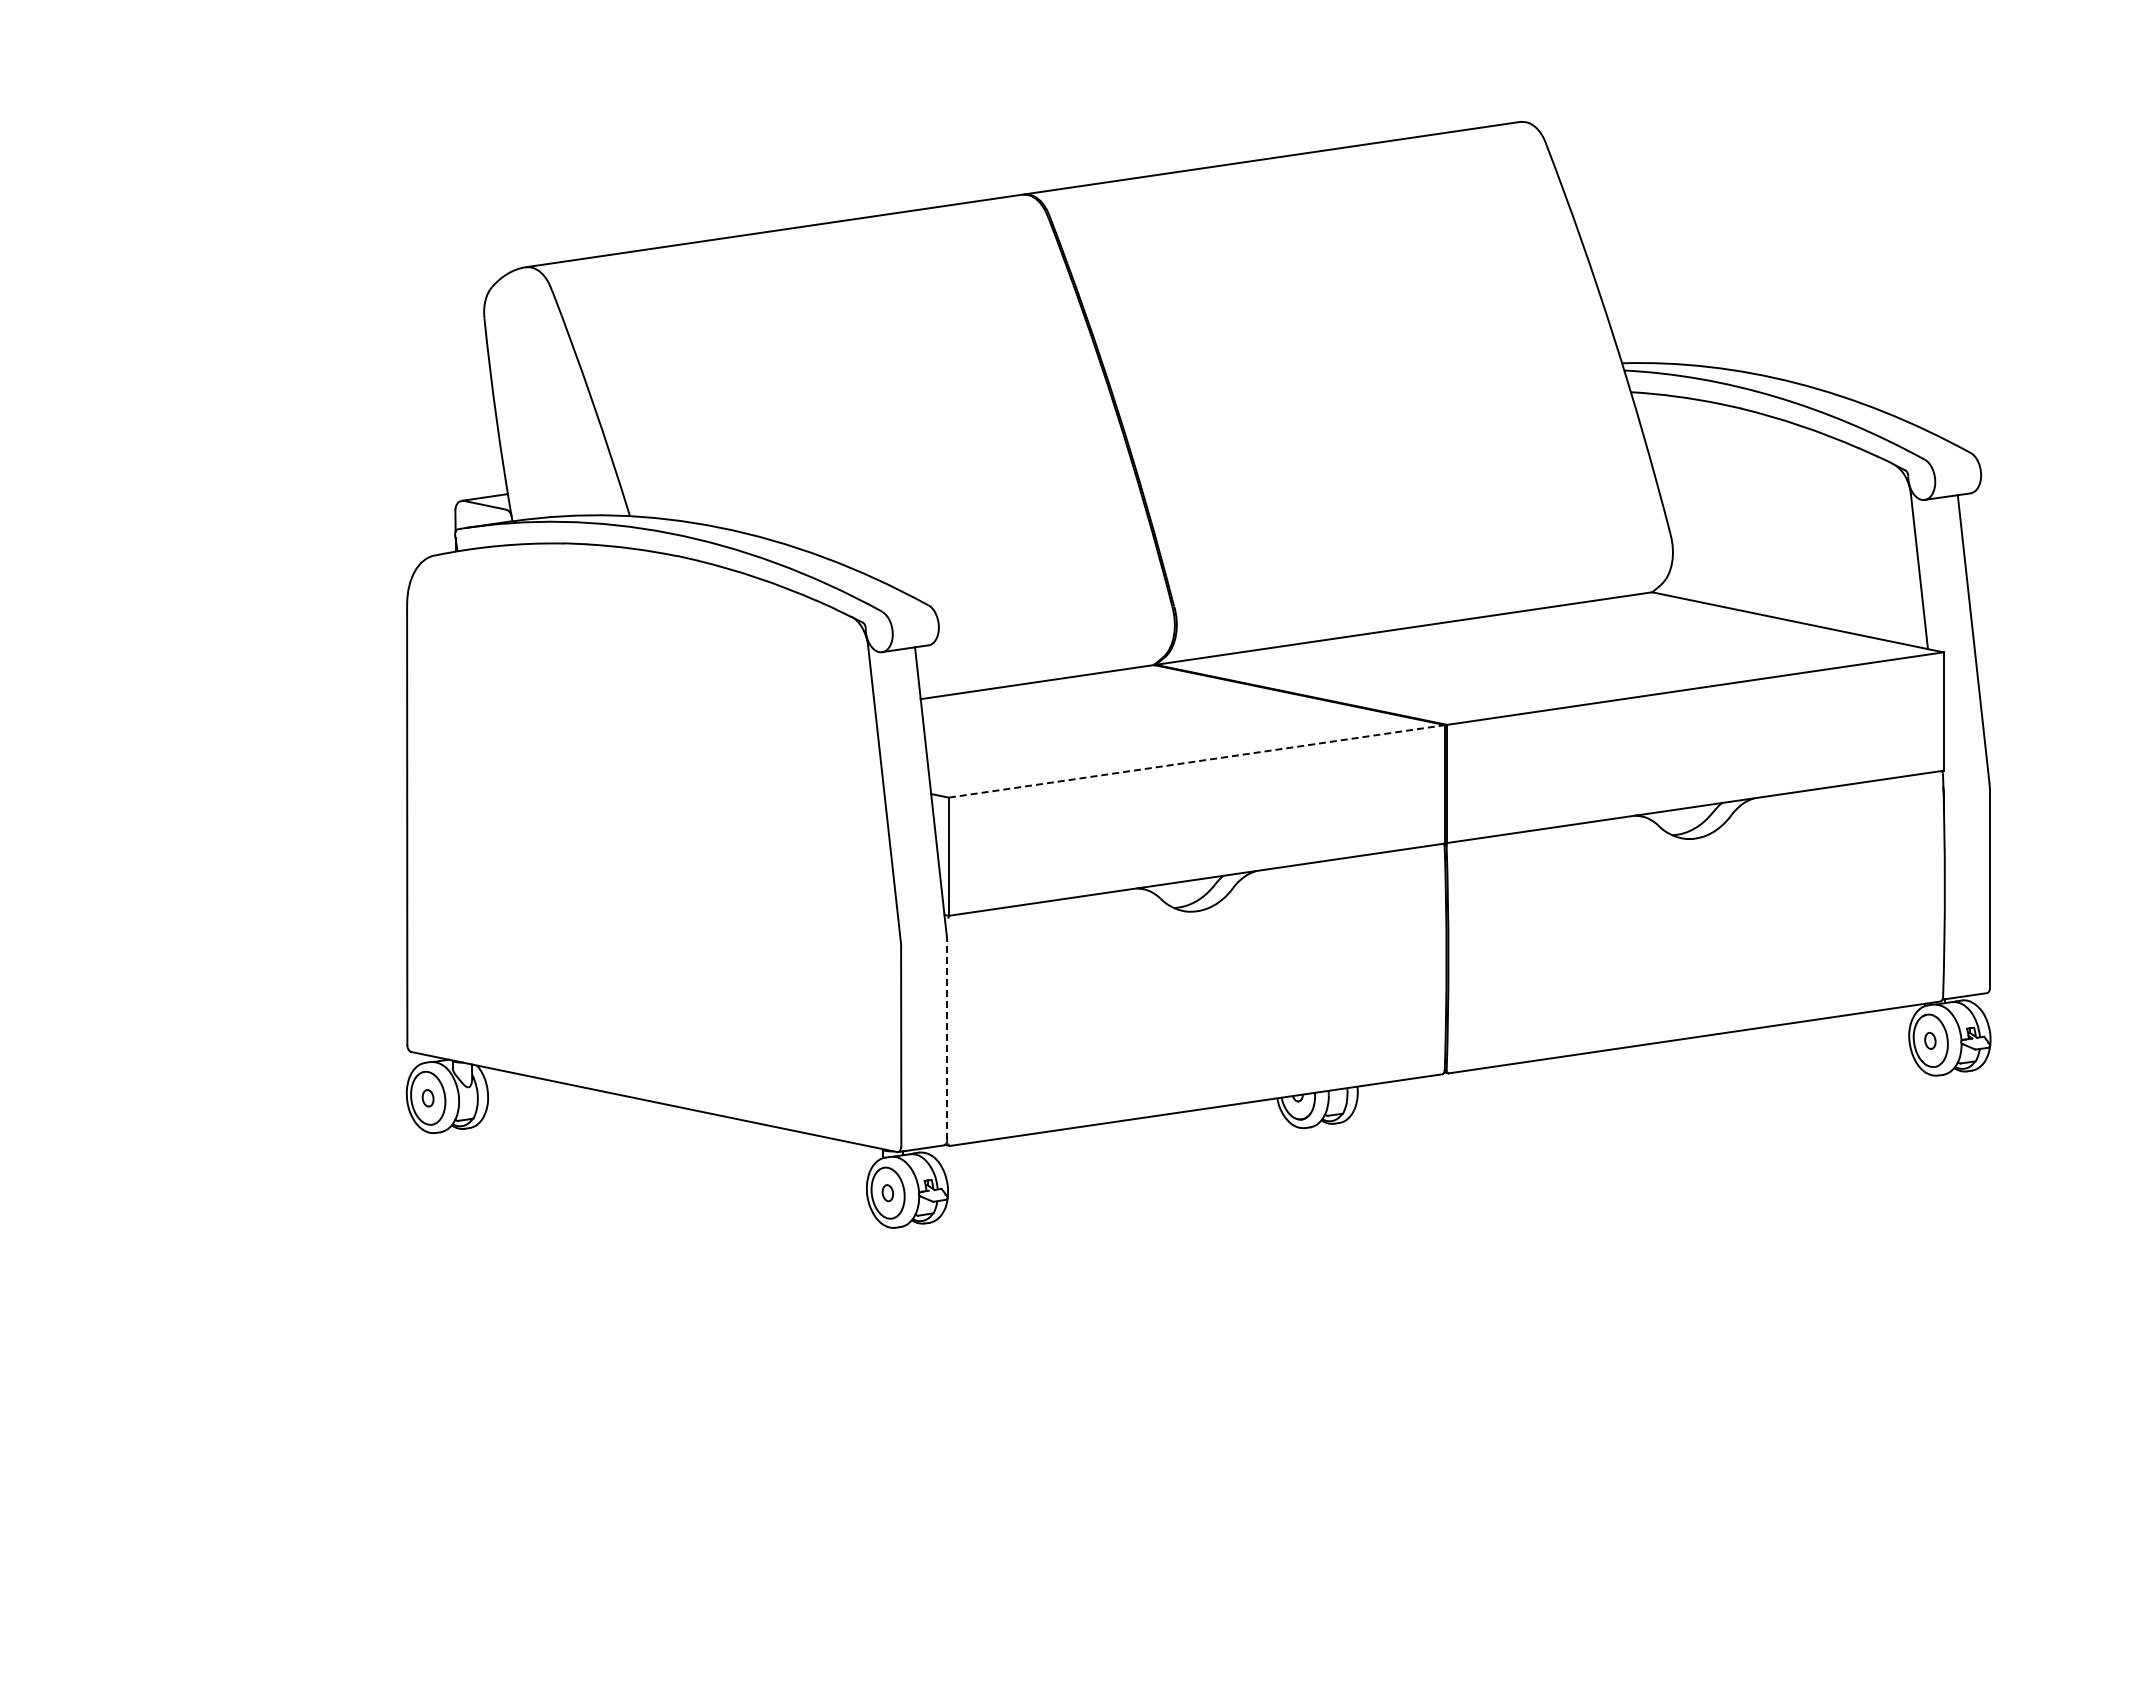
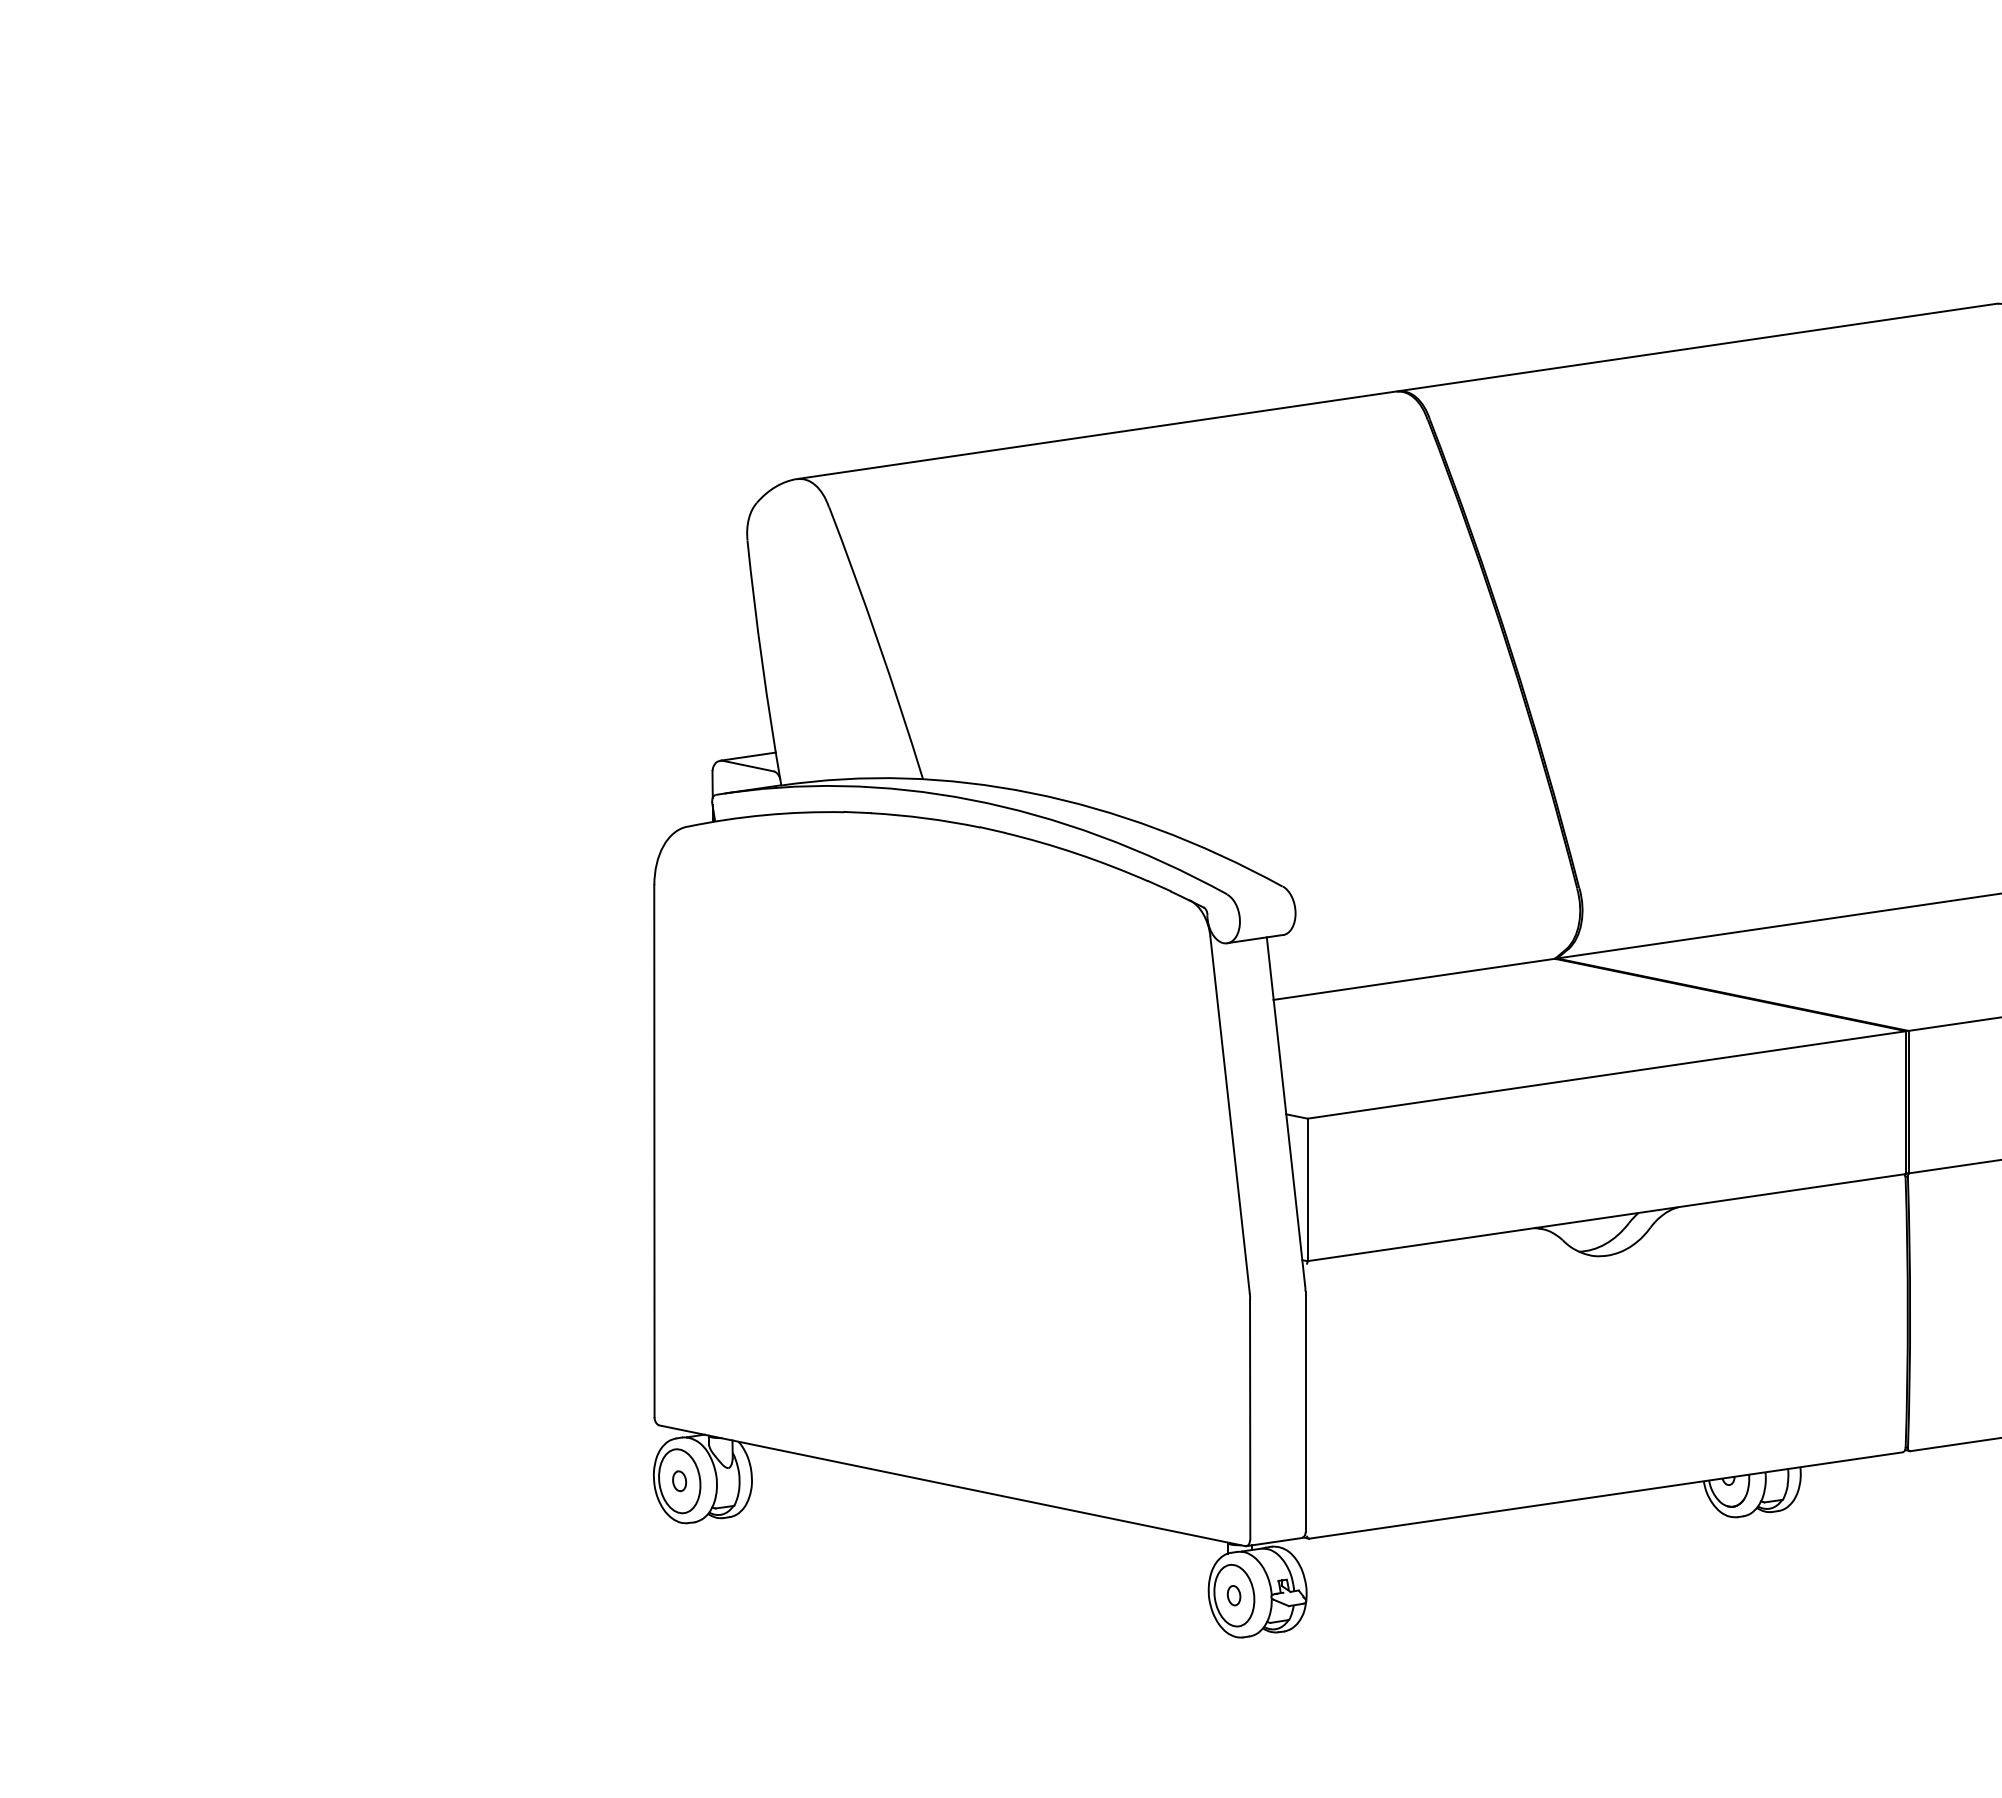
line: (1197, 761) -> (1607, 1075), dashed -> solid
line: (947, 1040) -> (1305, 1411), dashed -> solid

